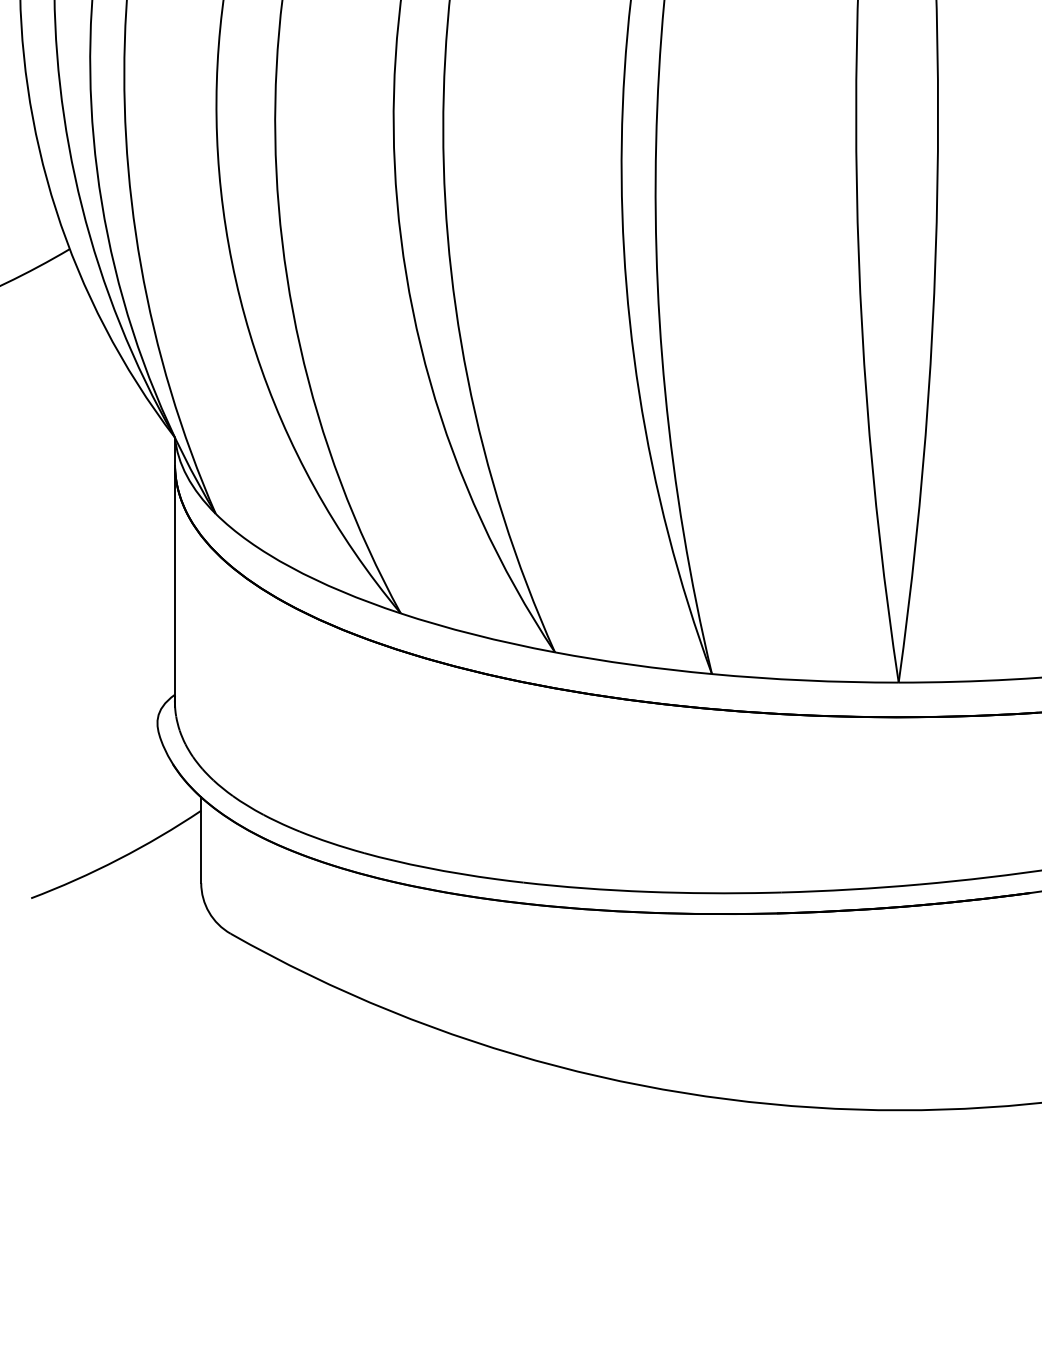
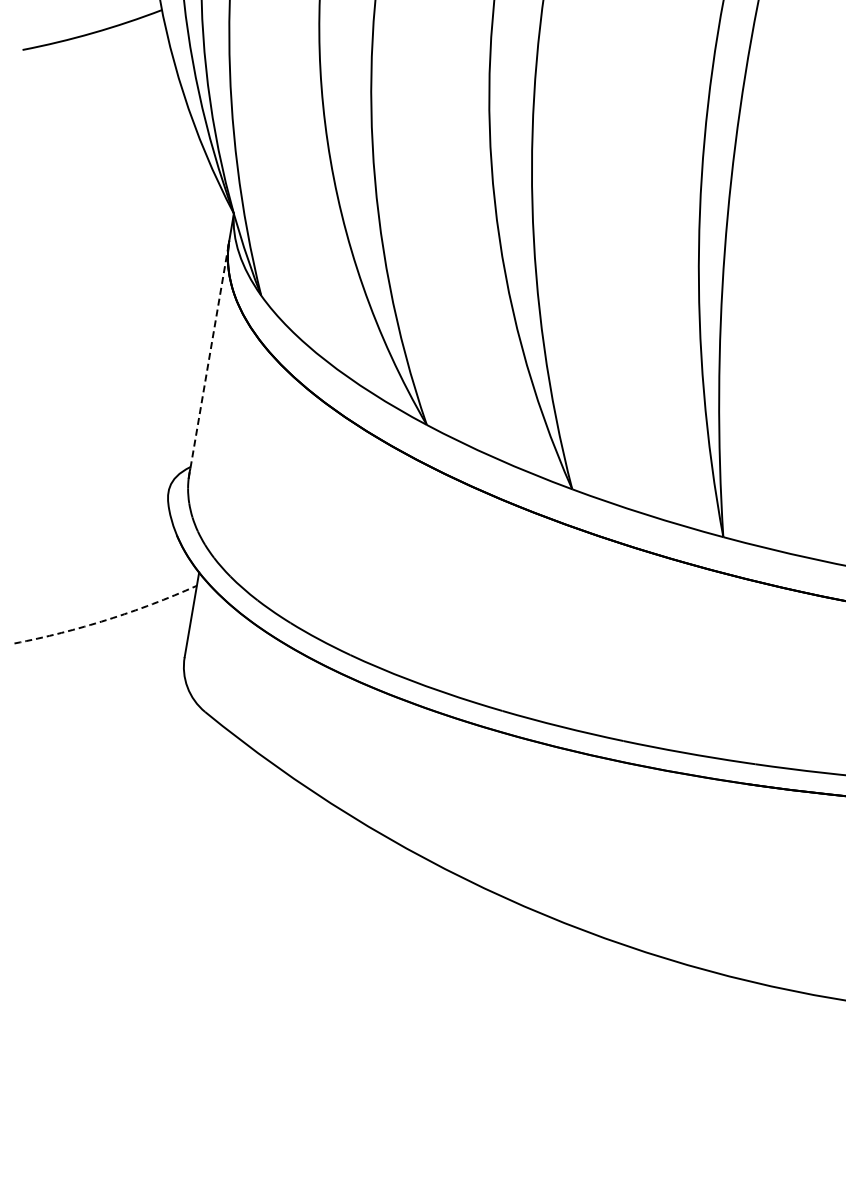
line: (175, 587) -> (209, 361), solid -> dashed
arc: (118, 859) -> (107, 619), solid -> dashed

